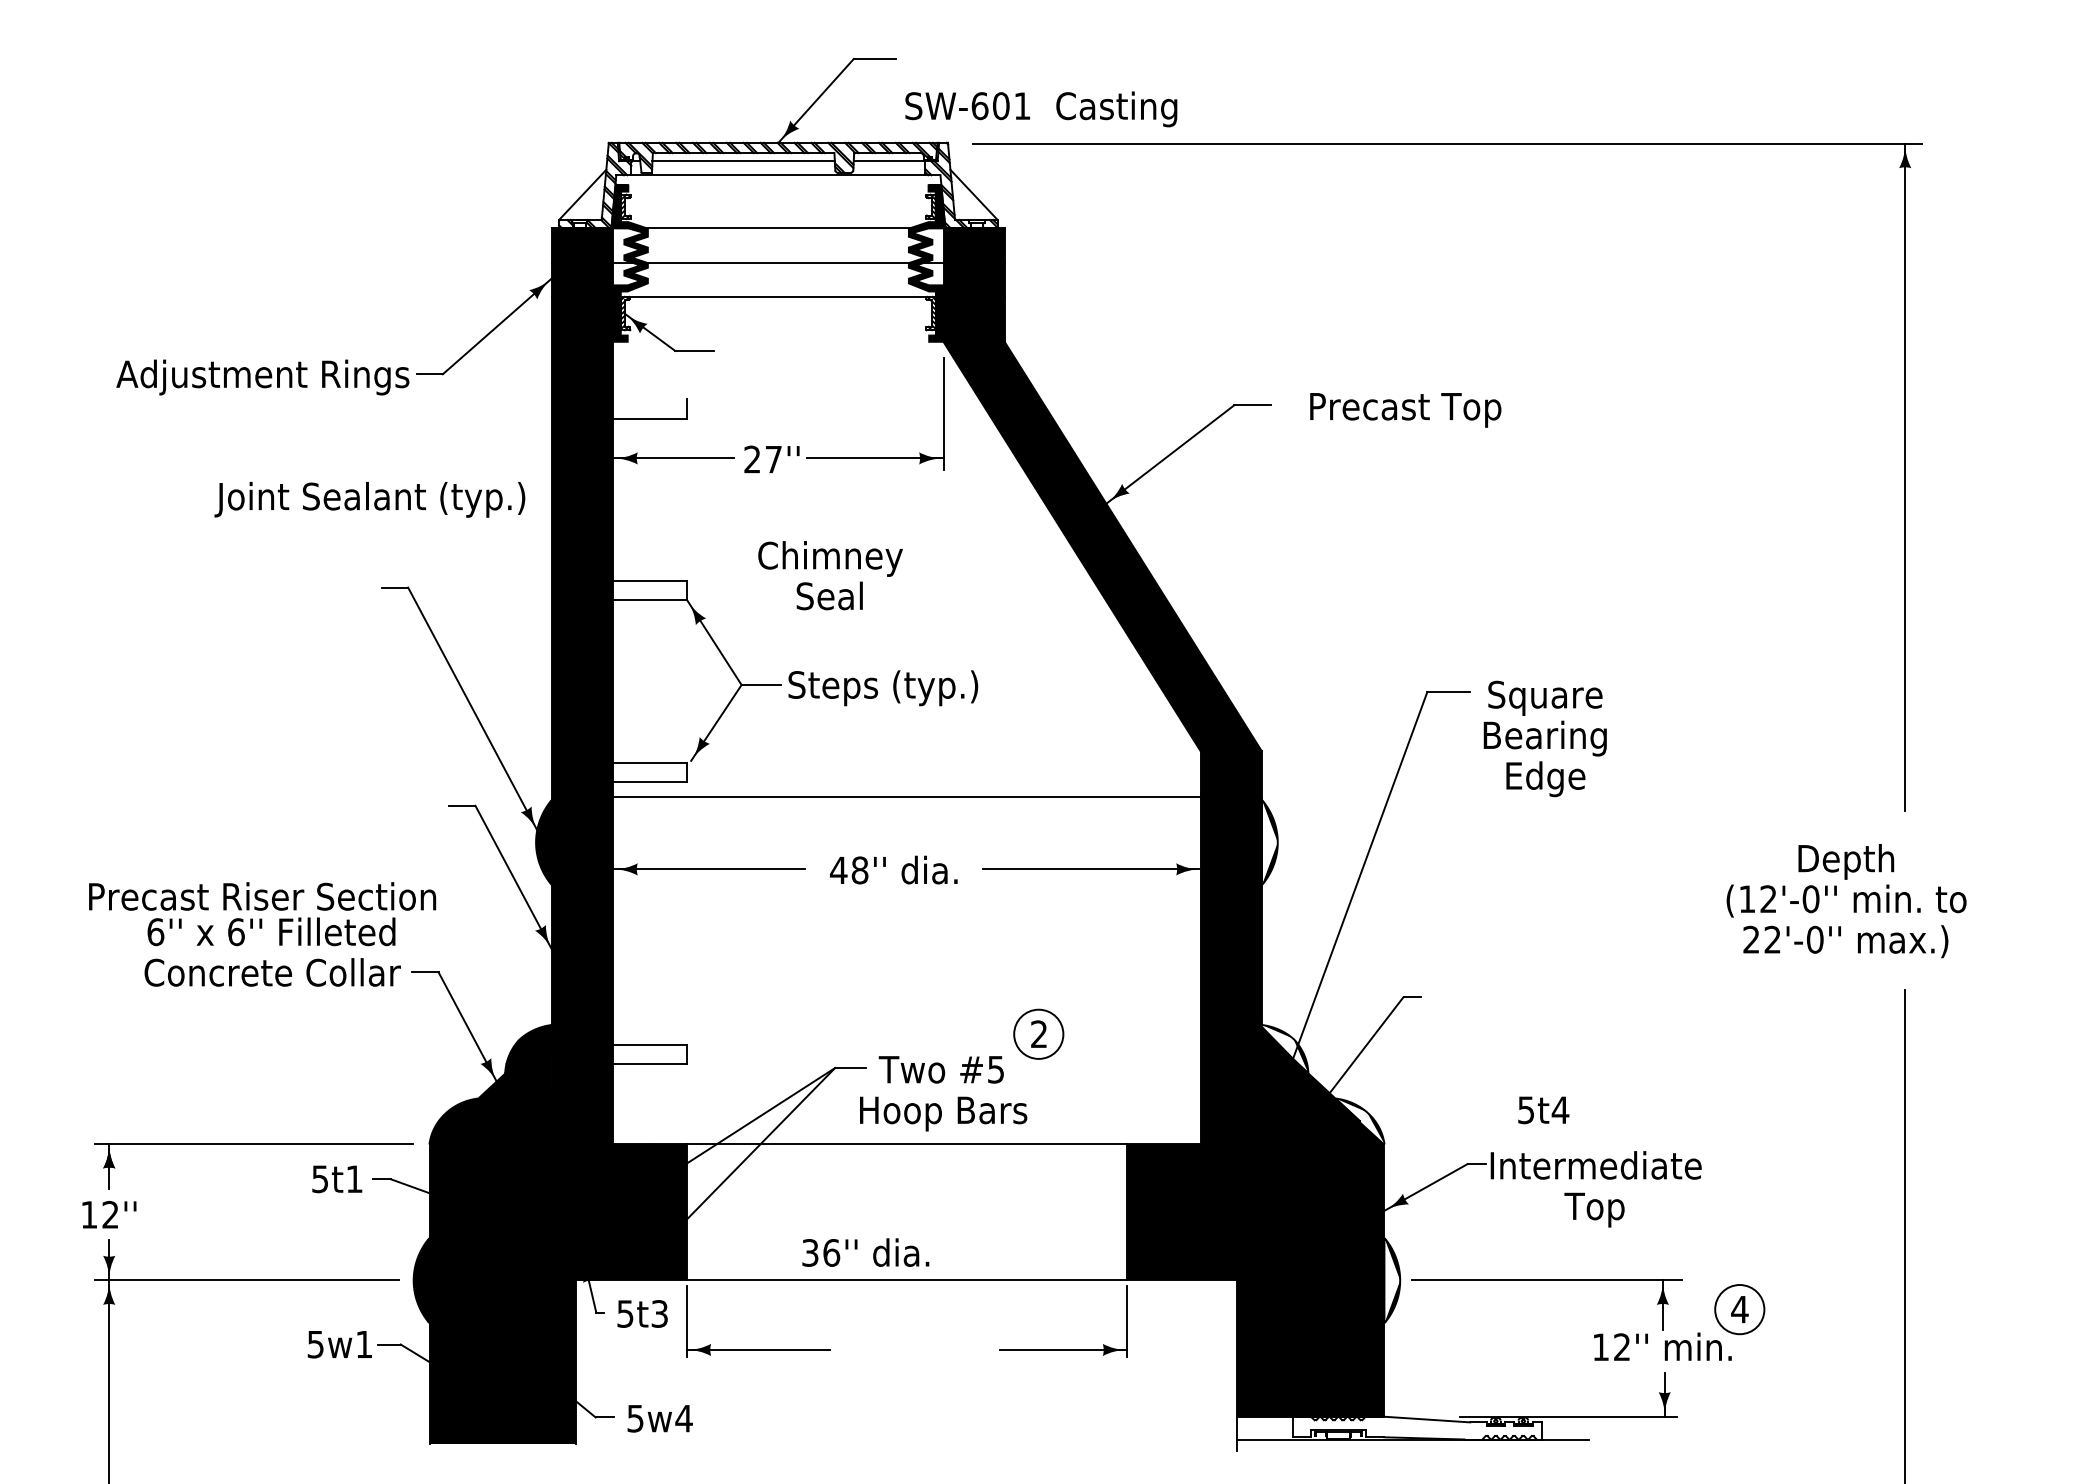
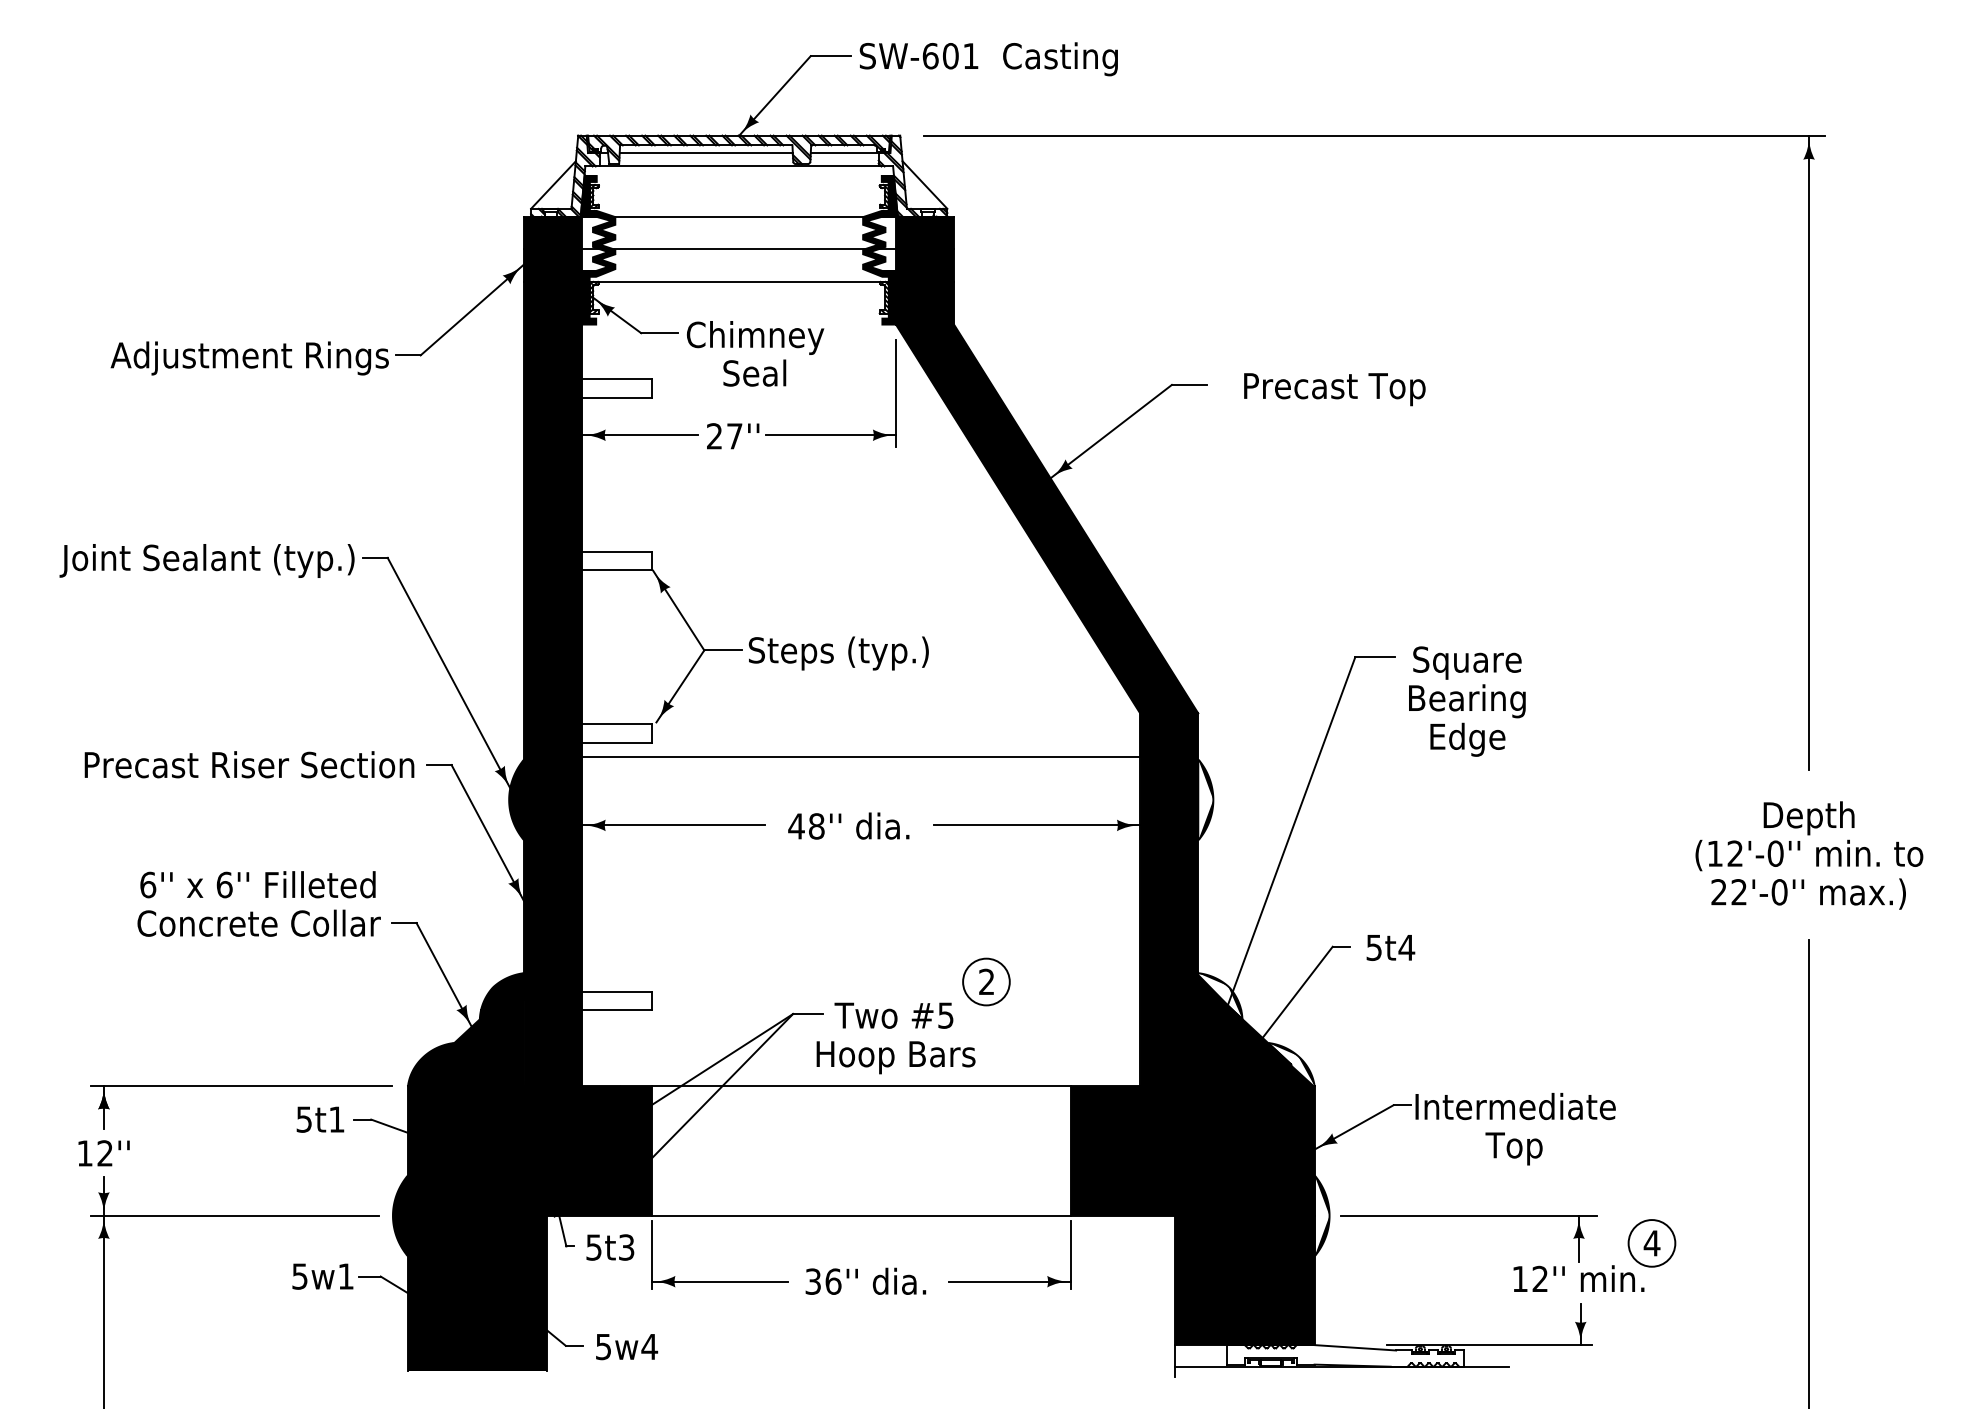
text: (1041, 109) -> (989, 59), moved
line: (650, 399) -> (617, 379), added
text: (369, 499) -> (206, 560), moved
text: (830, 575) -> (755, 353), moved
text: (262, 896) -> (249, 764), moved
text: (1846, 901) -> (1809, 855), moved
text: (1543, 1110) -> (1390, 948), moved
text: (865, 1252) -> (865, 1281), moved

